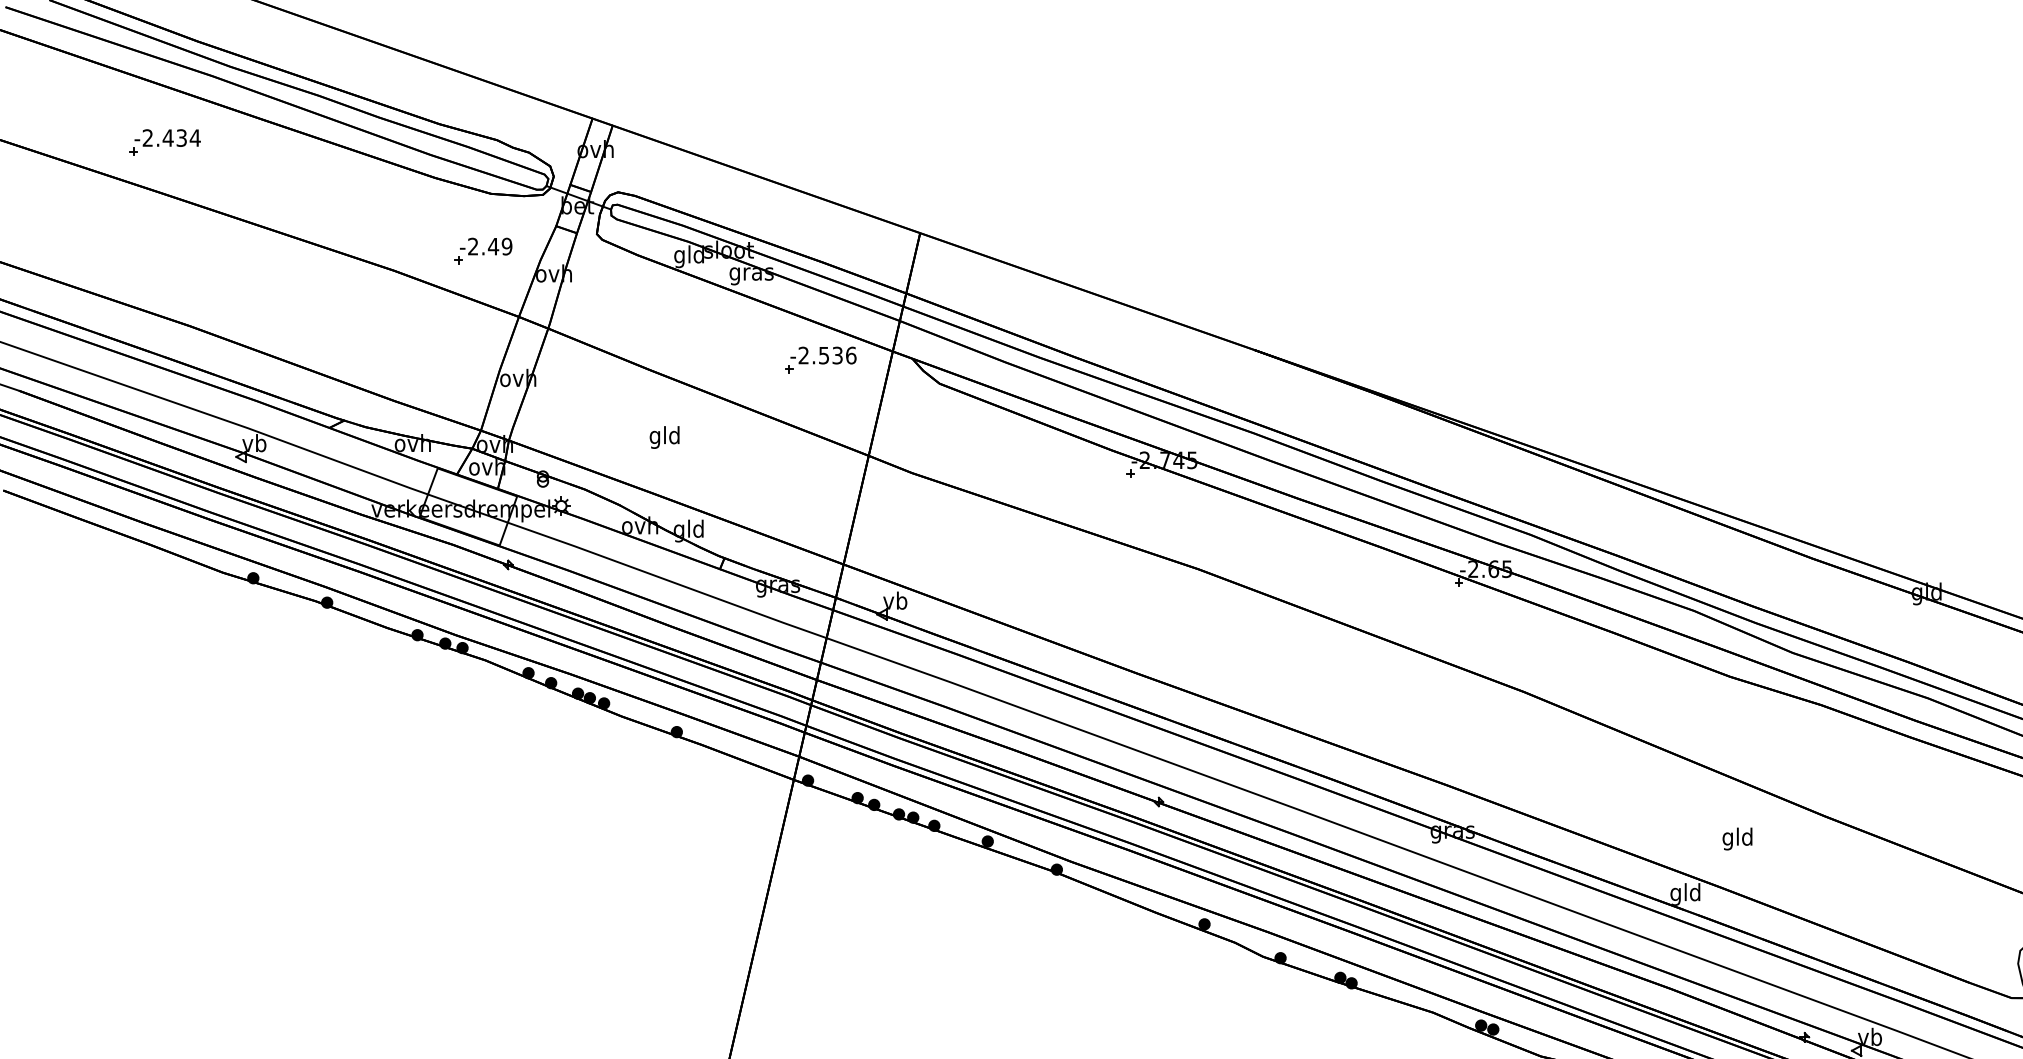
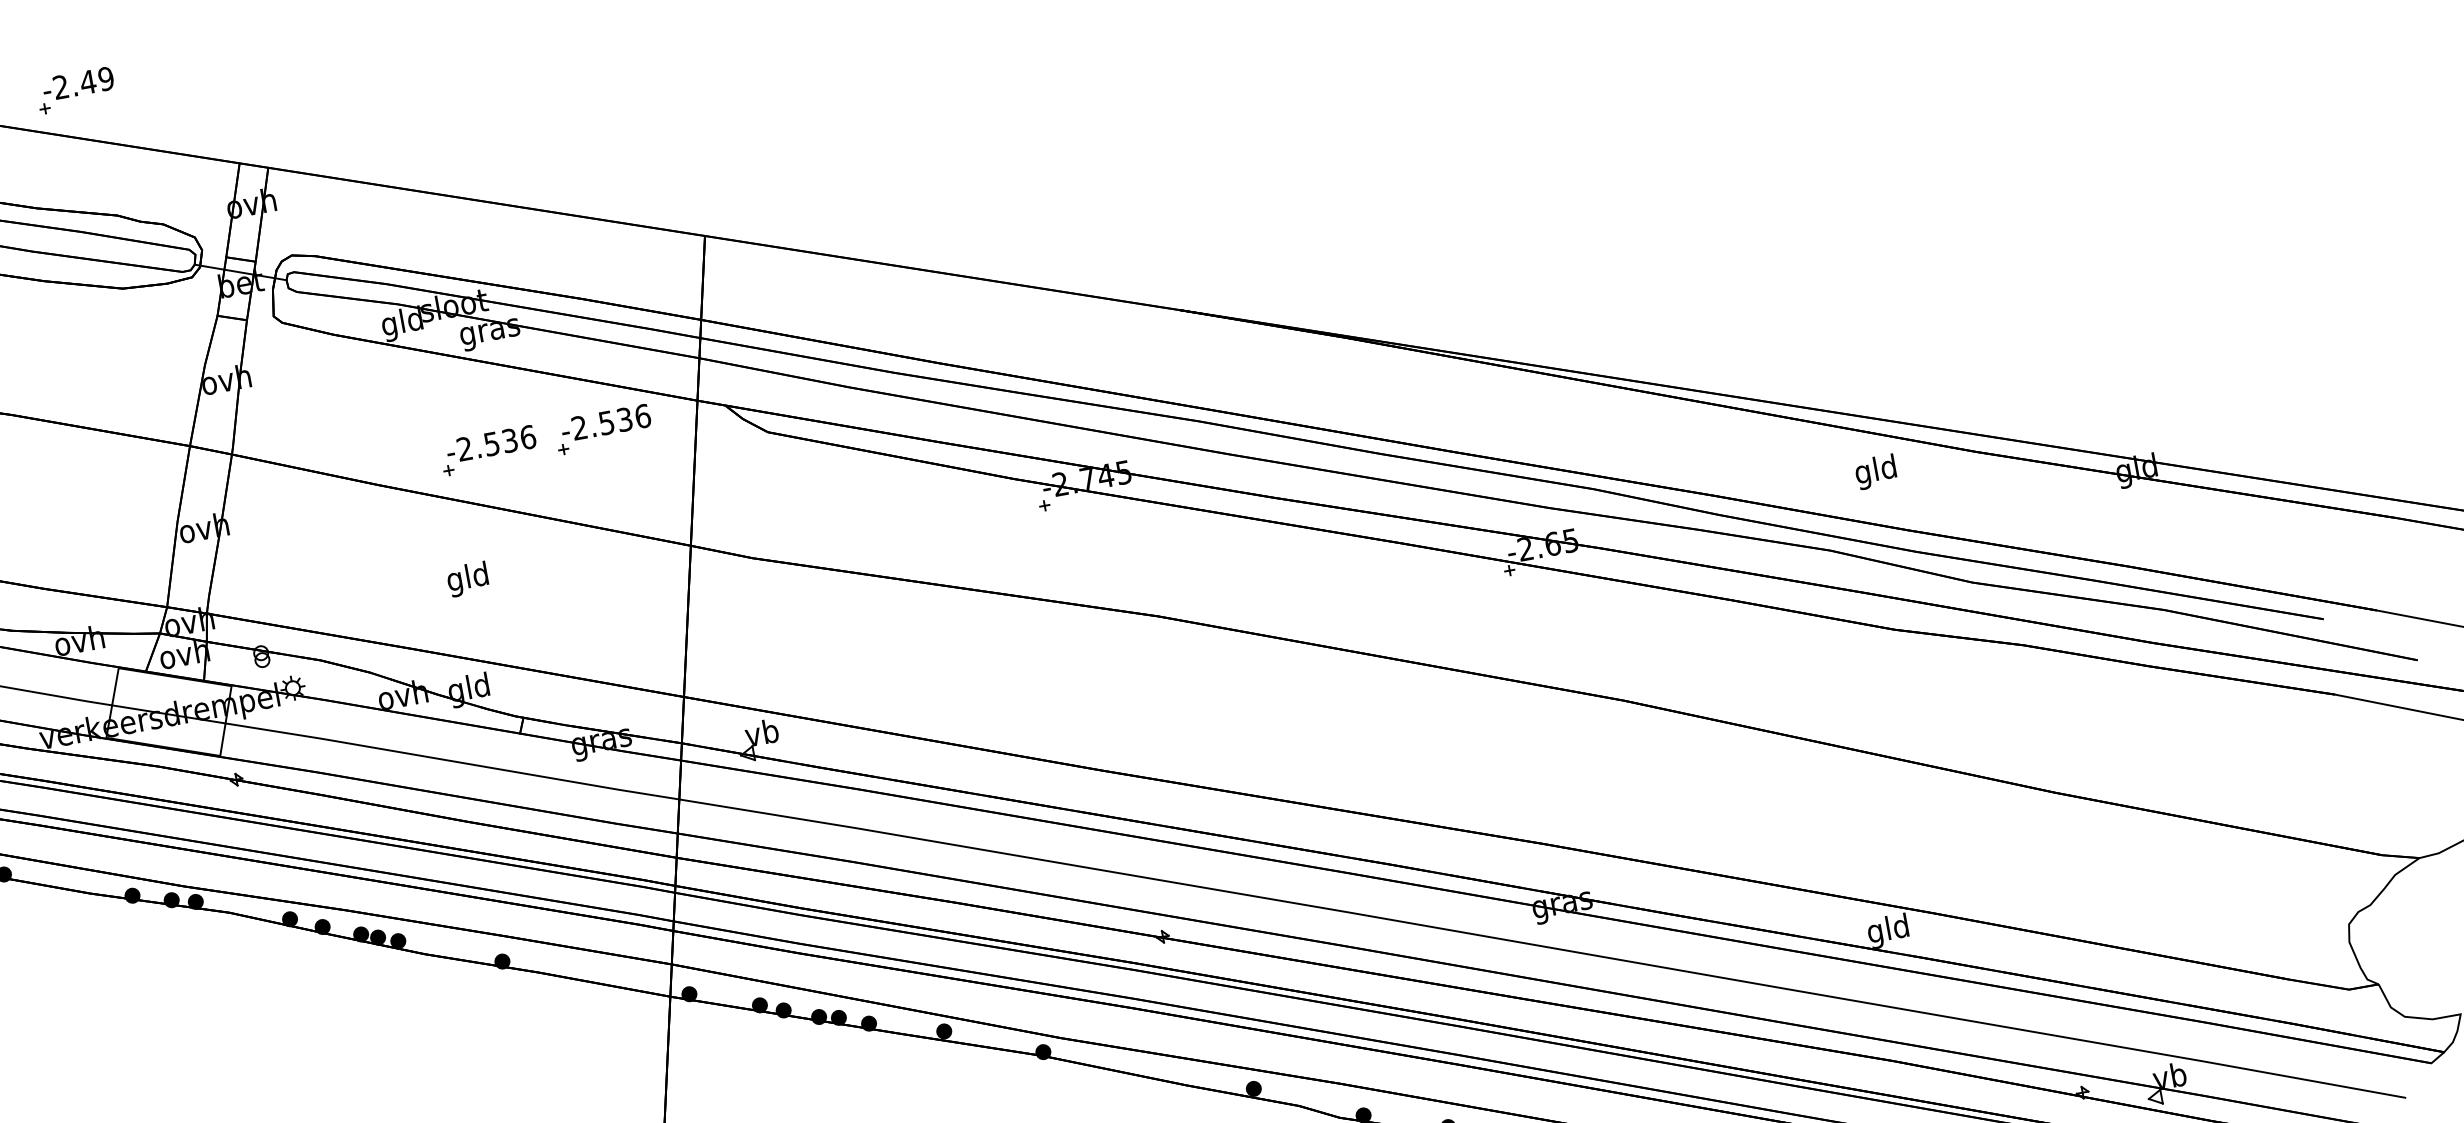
part: (483, 250) -> (75, 89), moved
part: (734, 359) -> (488, 450), added
text: (664, 437) -> (467, 579), moved
text: (1737, 838) -> (1875, 471), moved

